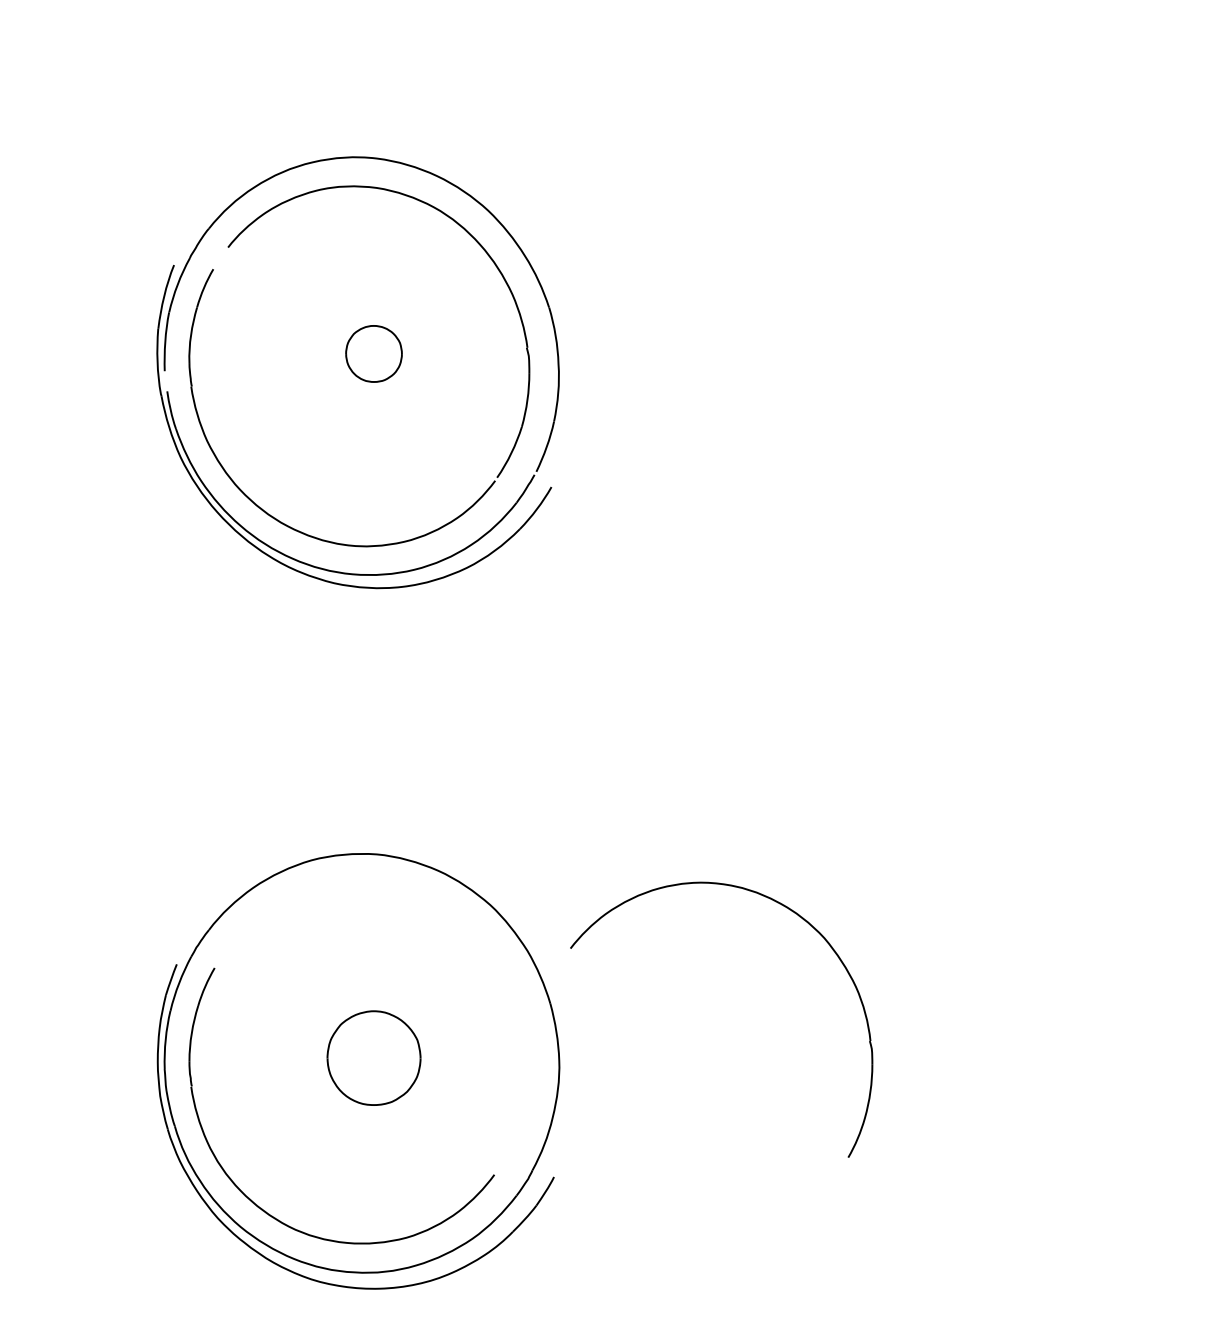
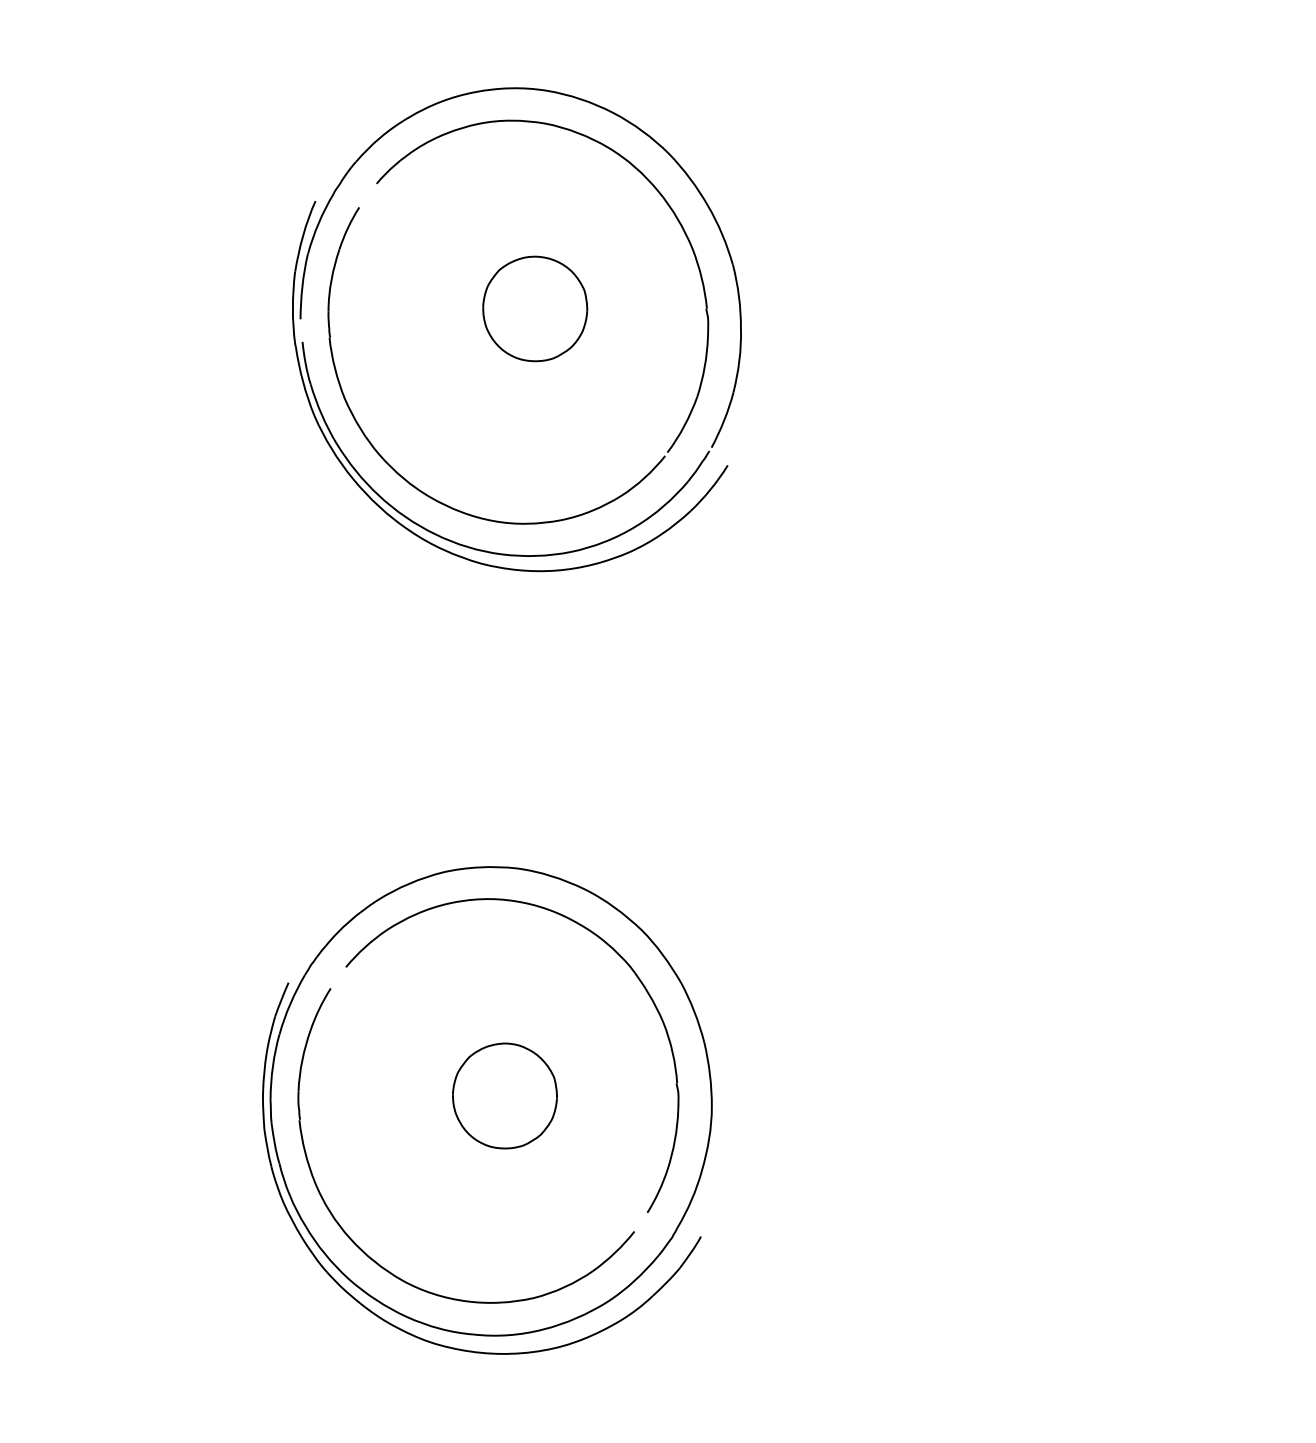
part: (373, 353) -> (534, 308), size x1.67
part: (799, 917) -> (603, 942), moved

